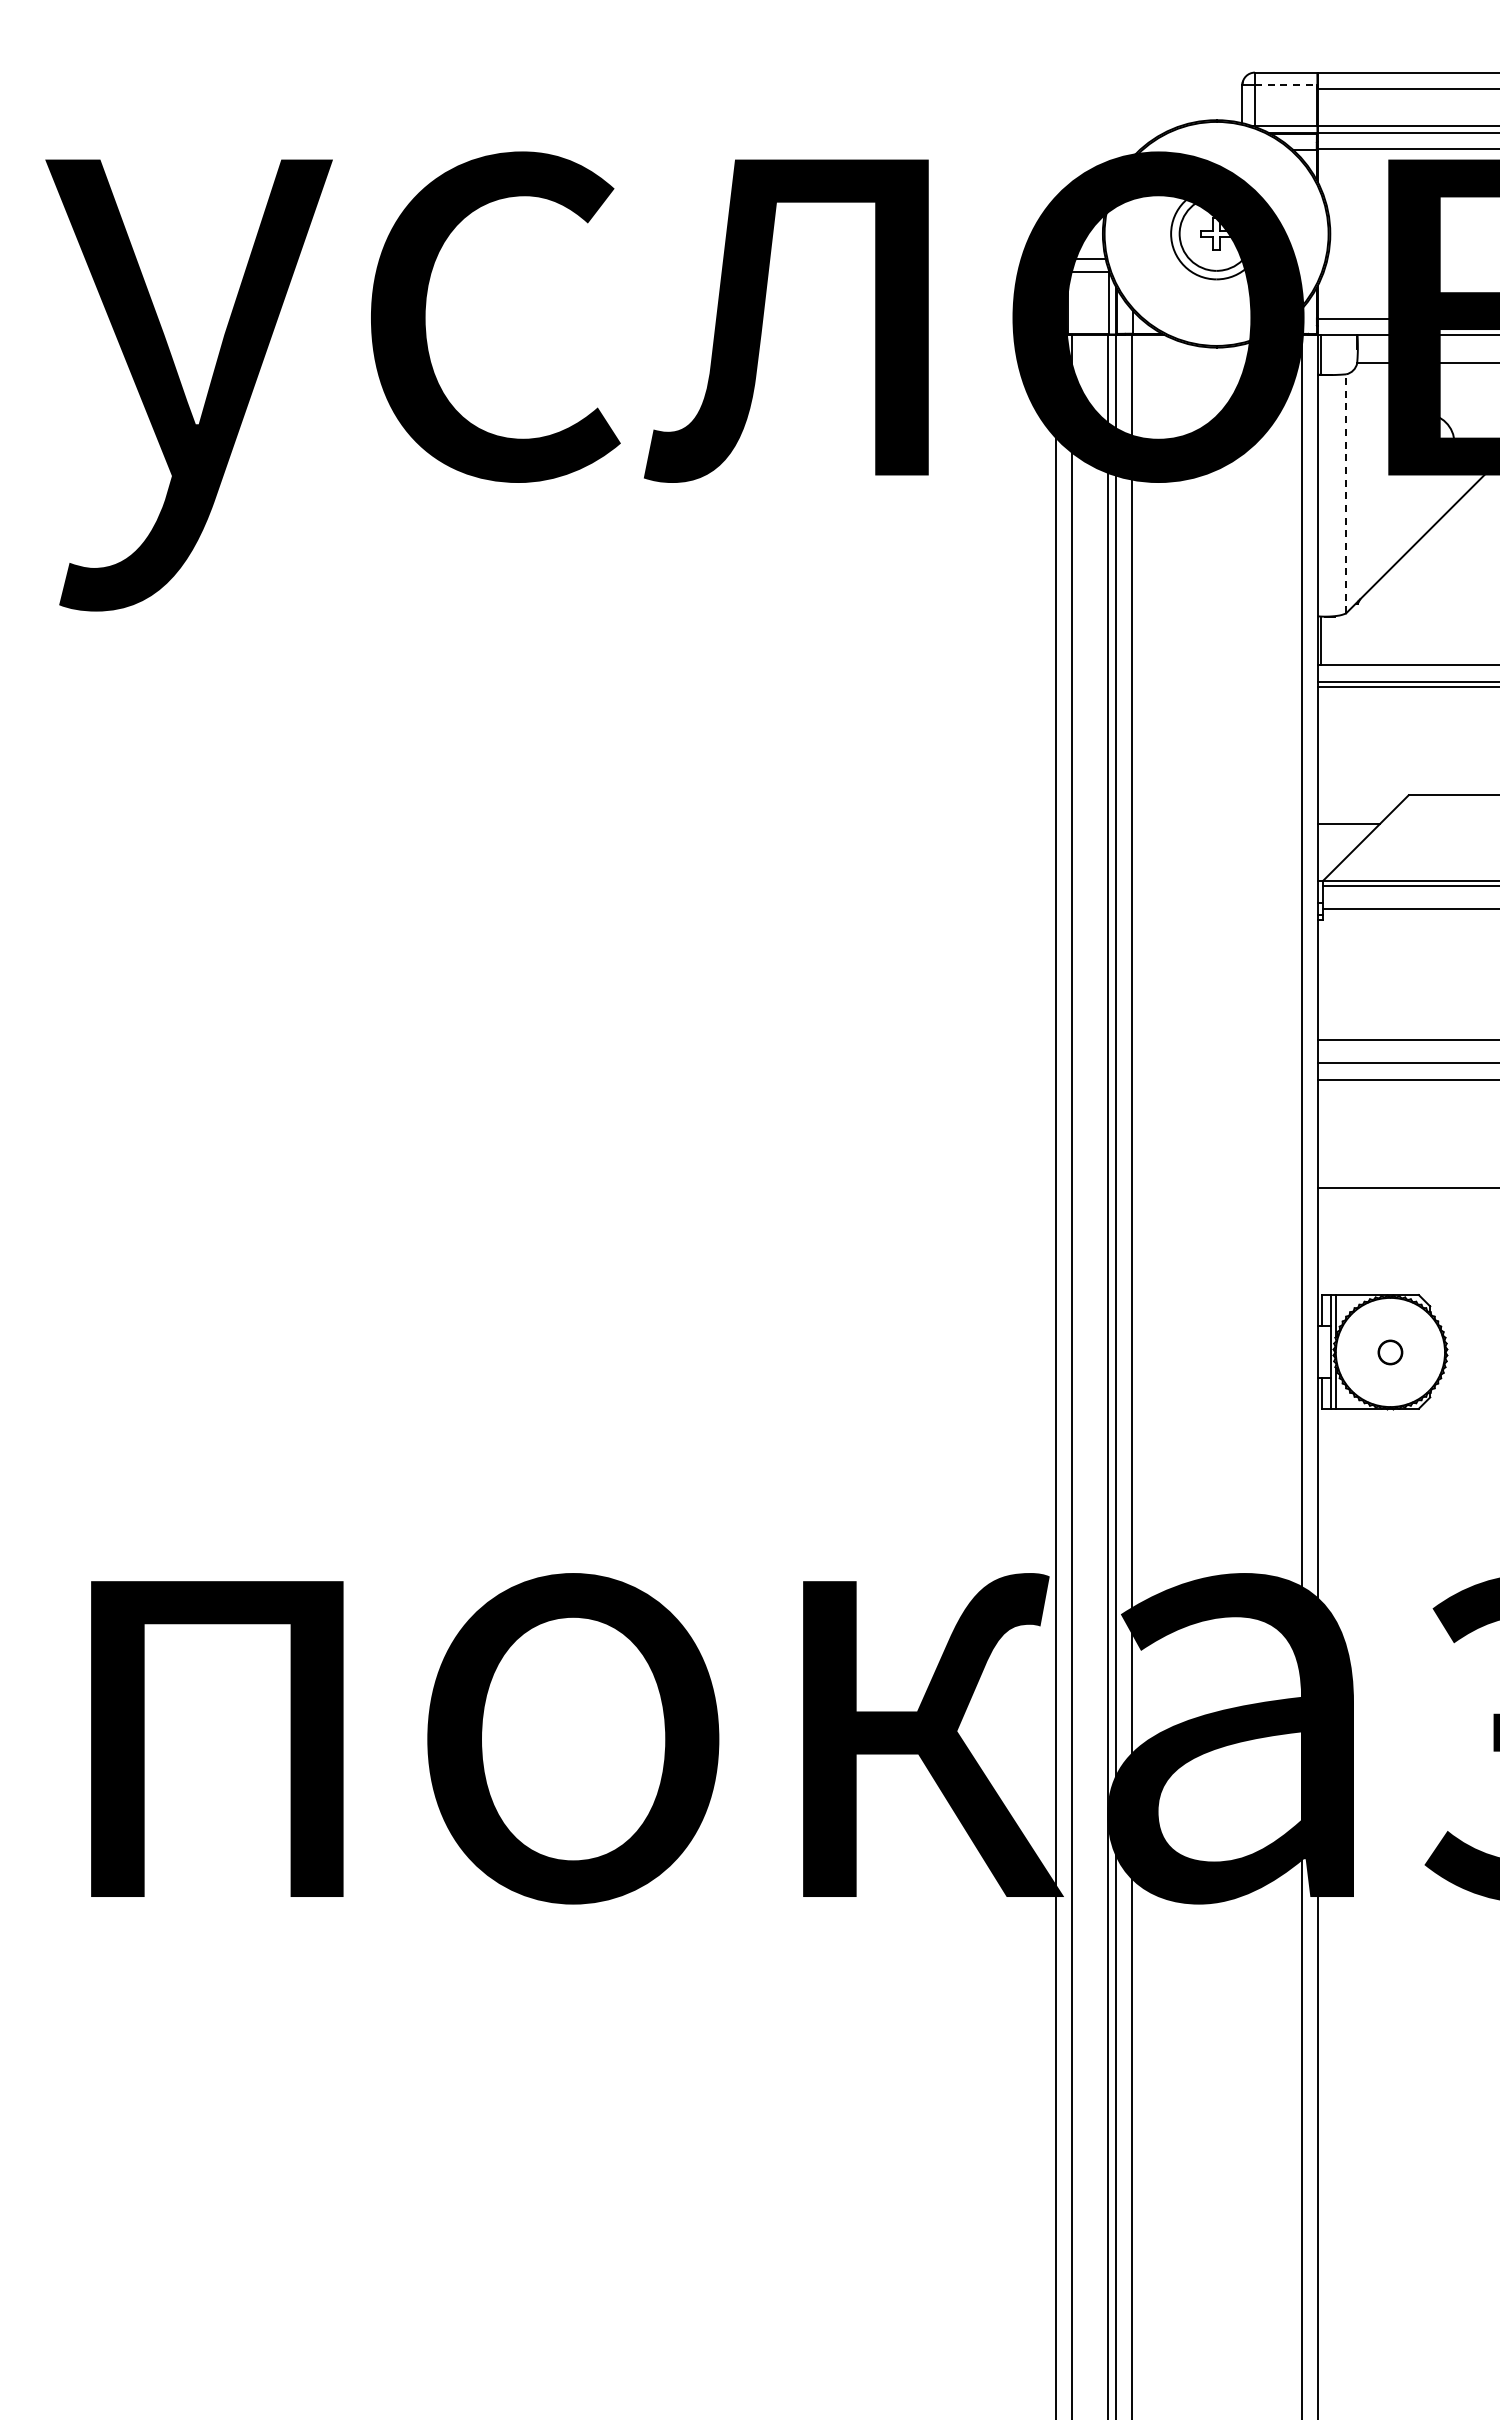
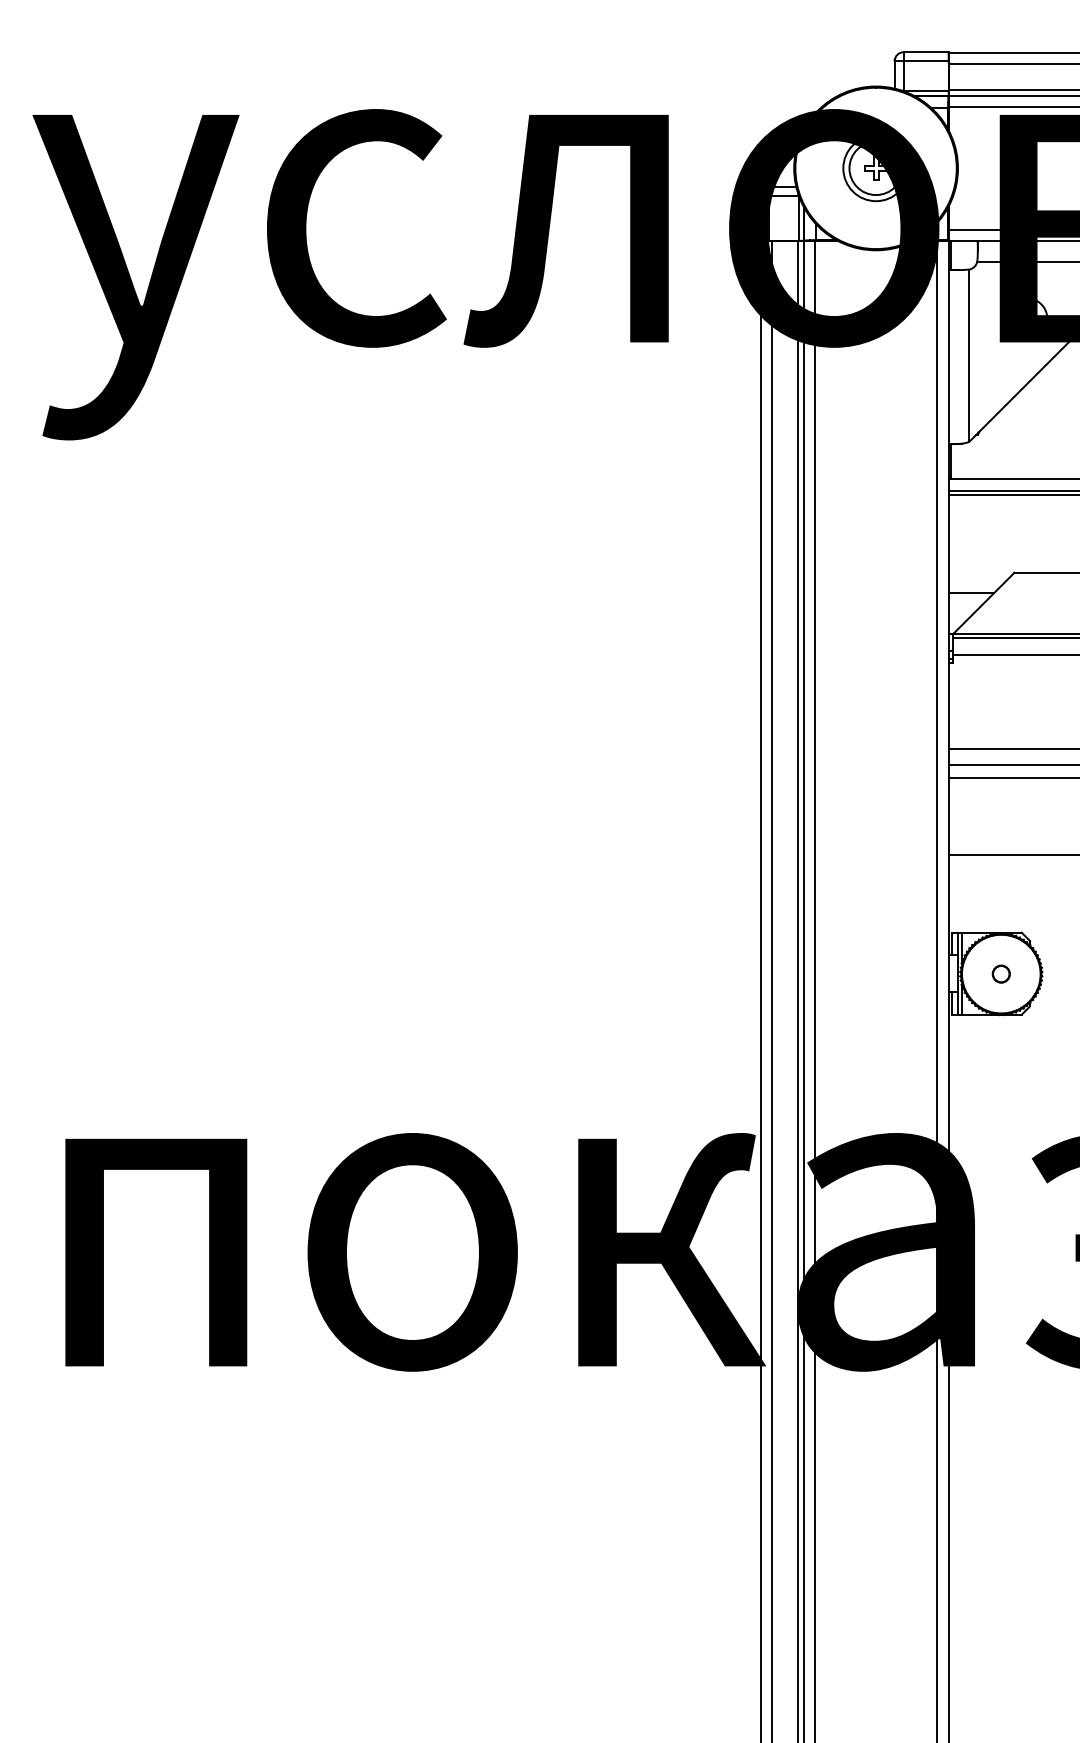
line: (1286, 85) -> (926, 61), dashed -> solid
line: (1346, 493) -> (969, 355), dashed -> solid

